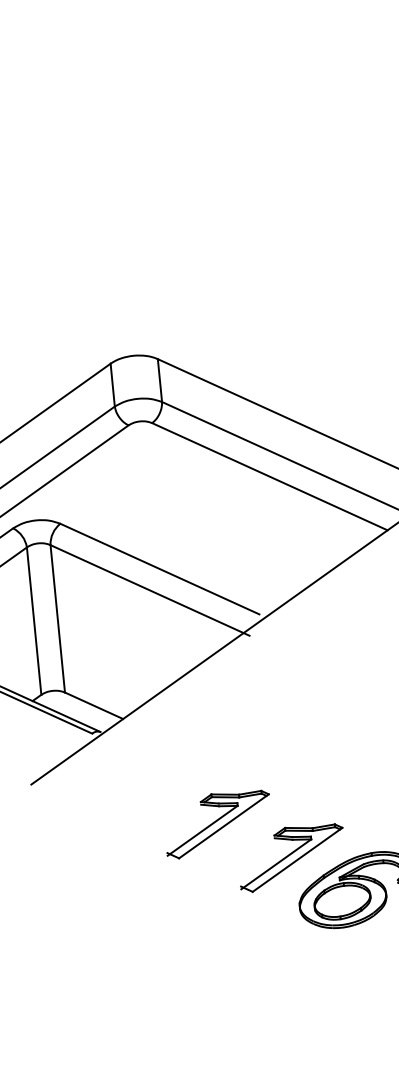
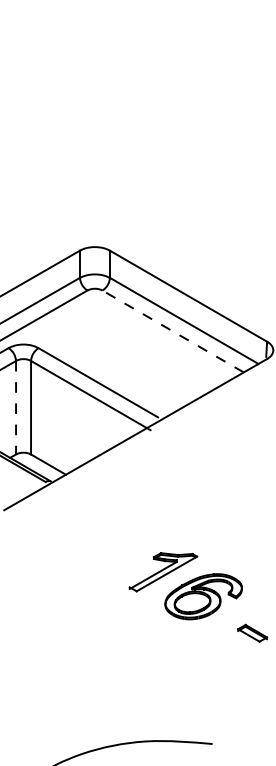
line: (270, 476) -> (173, 331), solid -> dashed
line: (34, 620) -> (16, 407), solid -> dashed
part: (217, 824) -> (118, 546), removed

